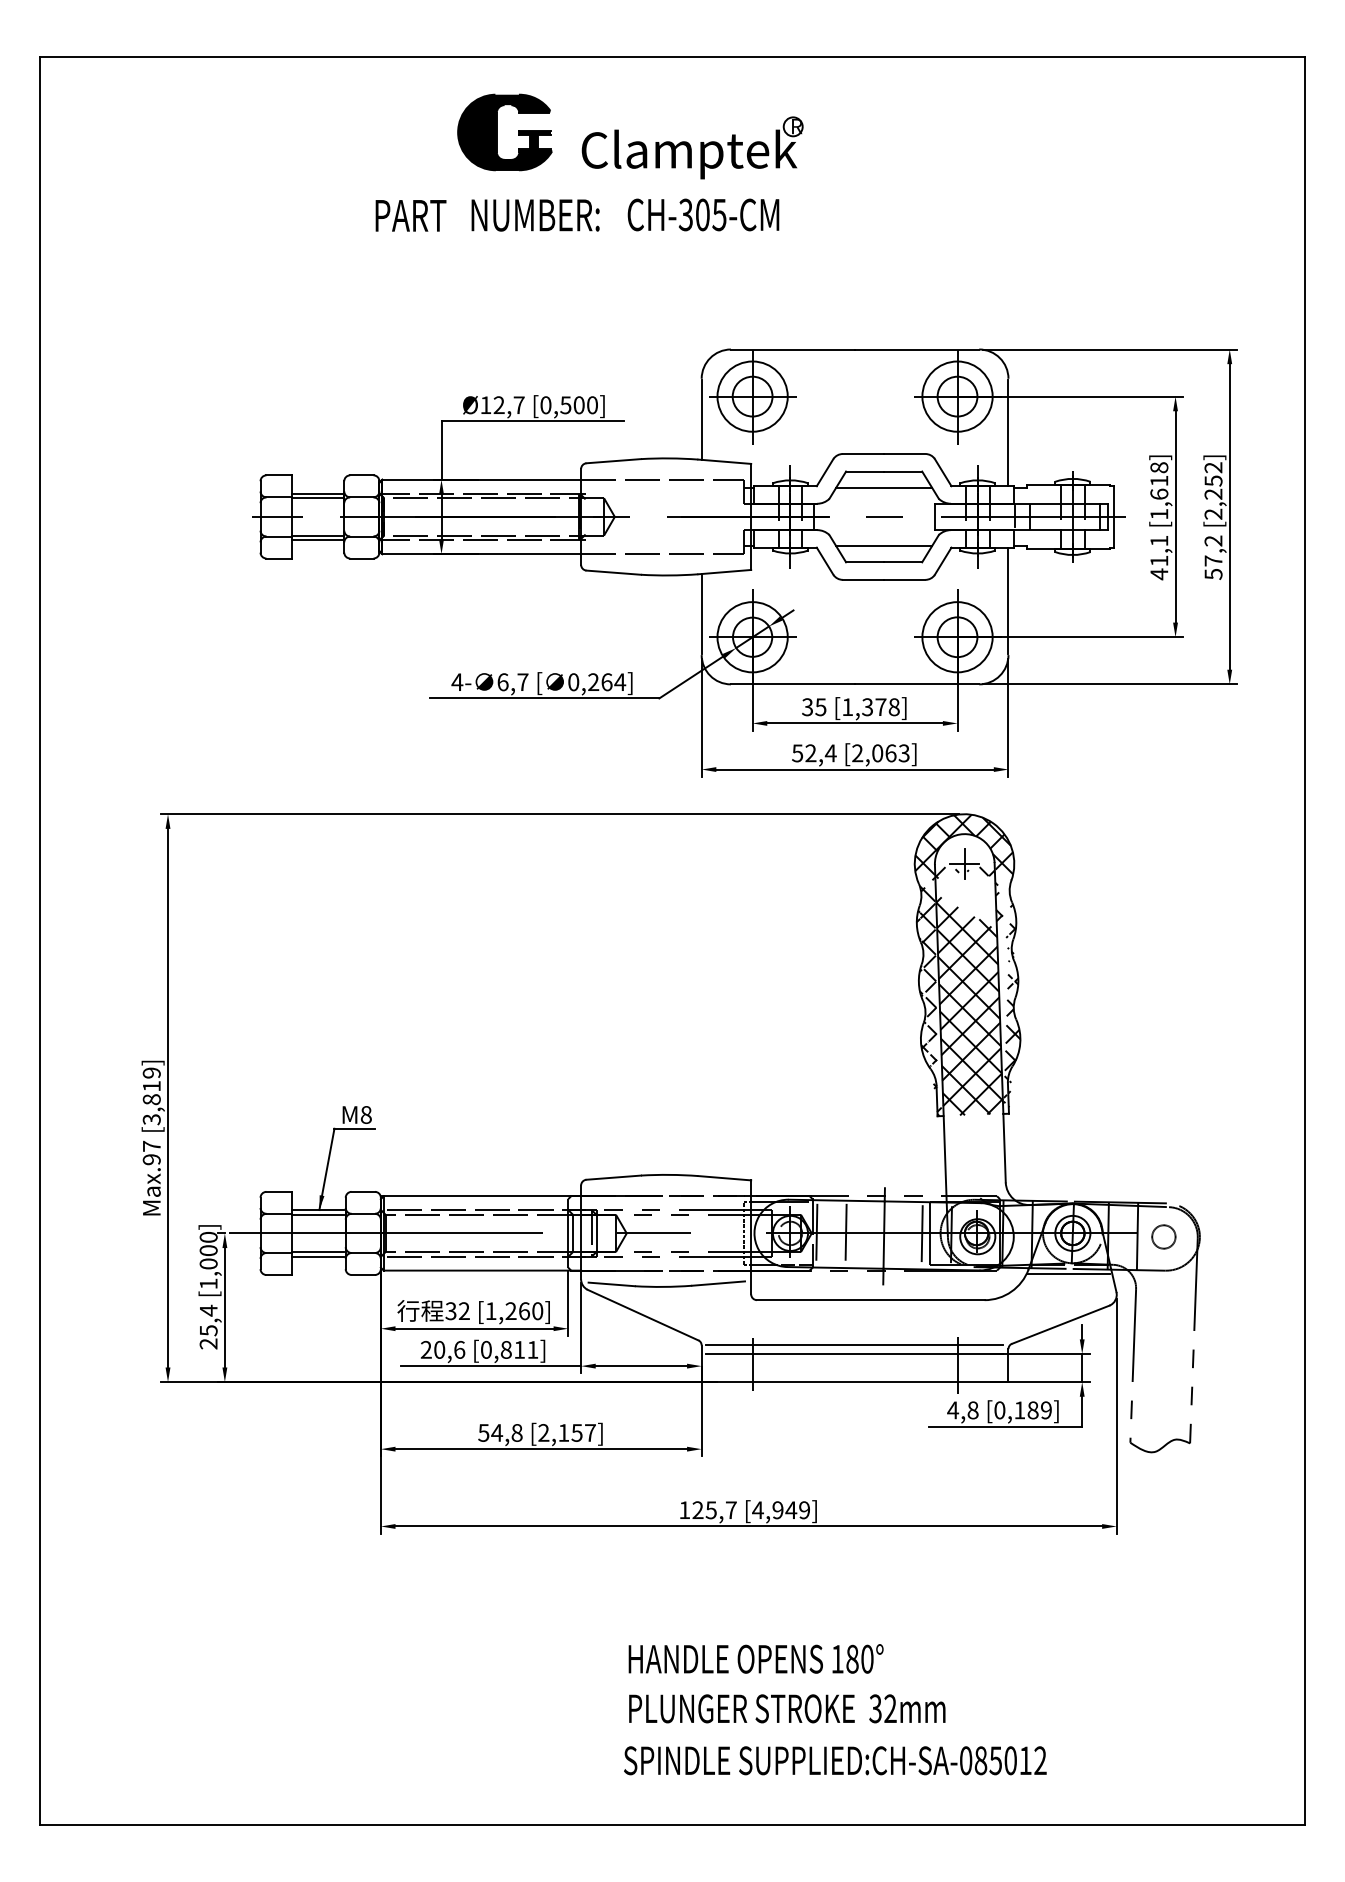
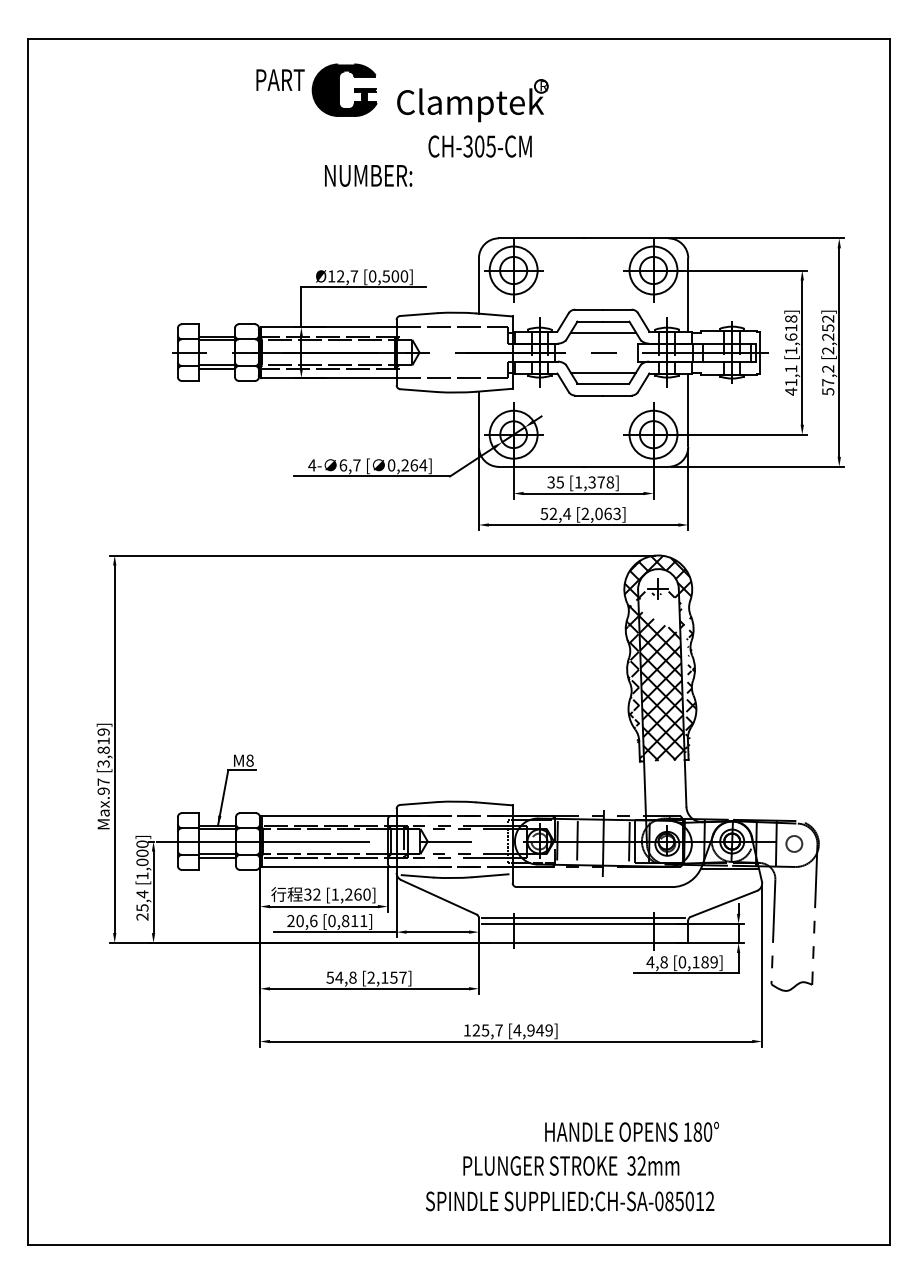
text: (410, 214) -> (280, 79), moved
text: (535, 214) -> (368, 175), moved
text: (755, 1658) -> (631, 1131), moved
text: (787, 1708) -> (571, 1165), moved

